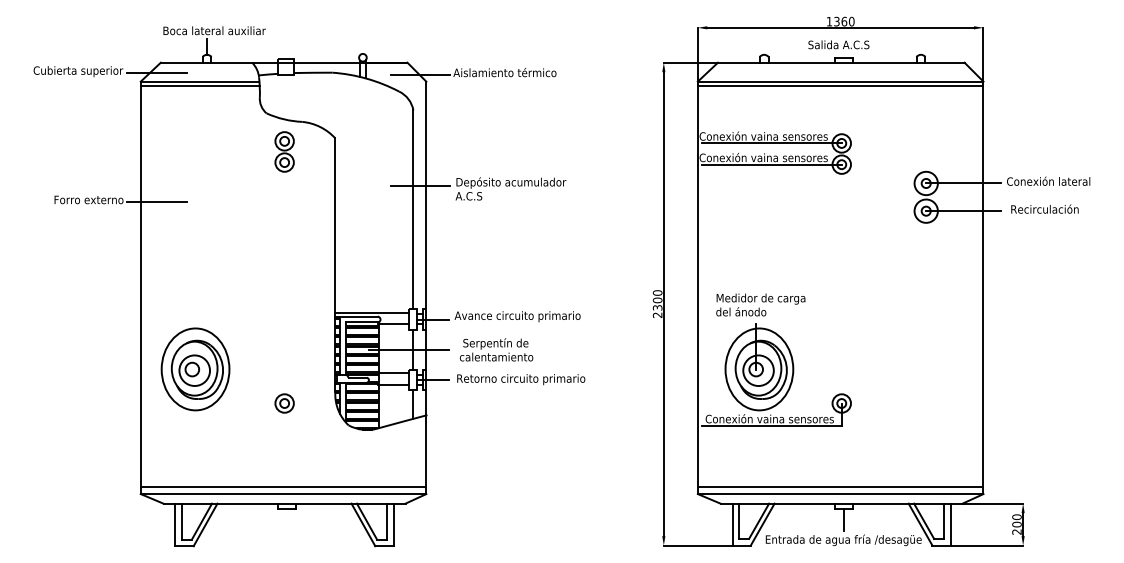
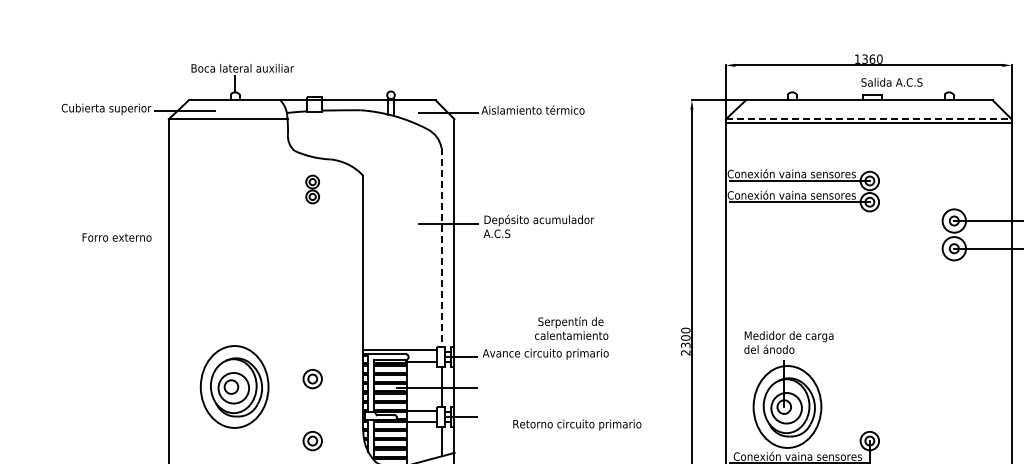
text: (838, 44) -> (891, 82), moved
line: (840, 81) -> (868, 119), solid -> dashed
line: (199, 85) -> (227, 123), removed
part: (284, 151) -> (312, 189), size x0.7
line: (156, 202) -> (184, 240), removed
line: (413, 209) -> (441, 247), solid -> dashed
part: (284, 341) -> (312, 379), added
text: (496, 349) -> (571, 328), moved
part: (195, 369) -> (234, 387), moved
text: (521, 379) -> (577, 425), moved

